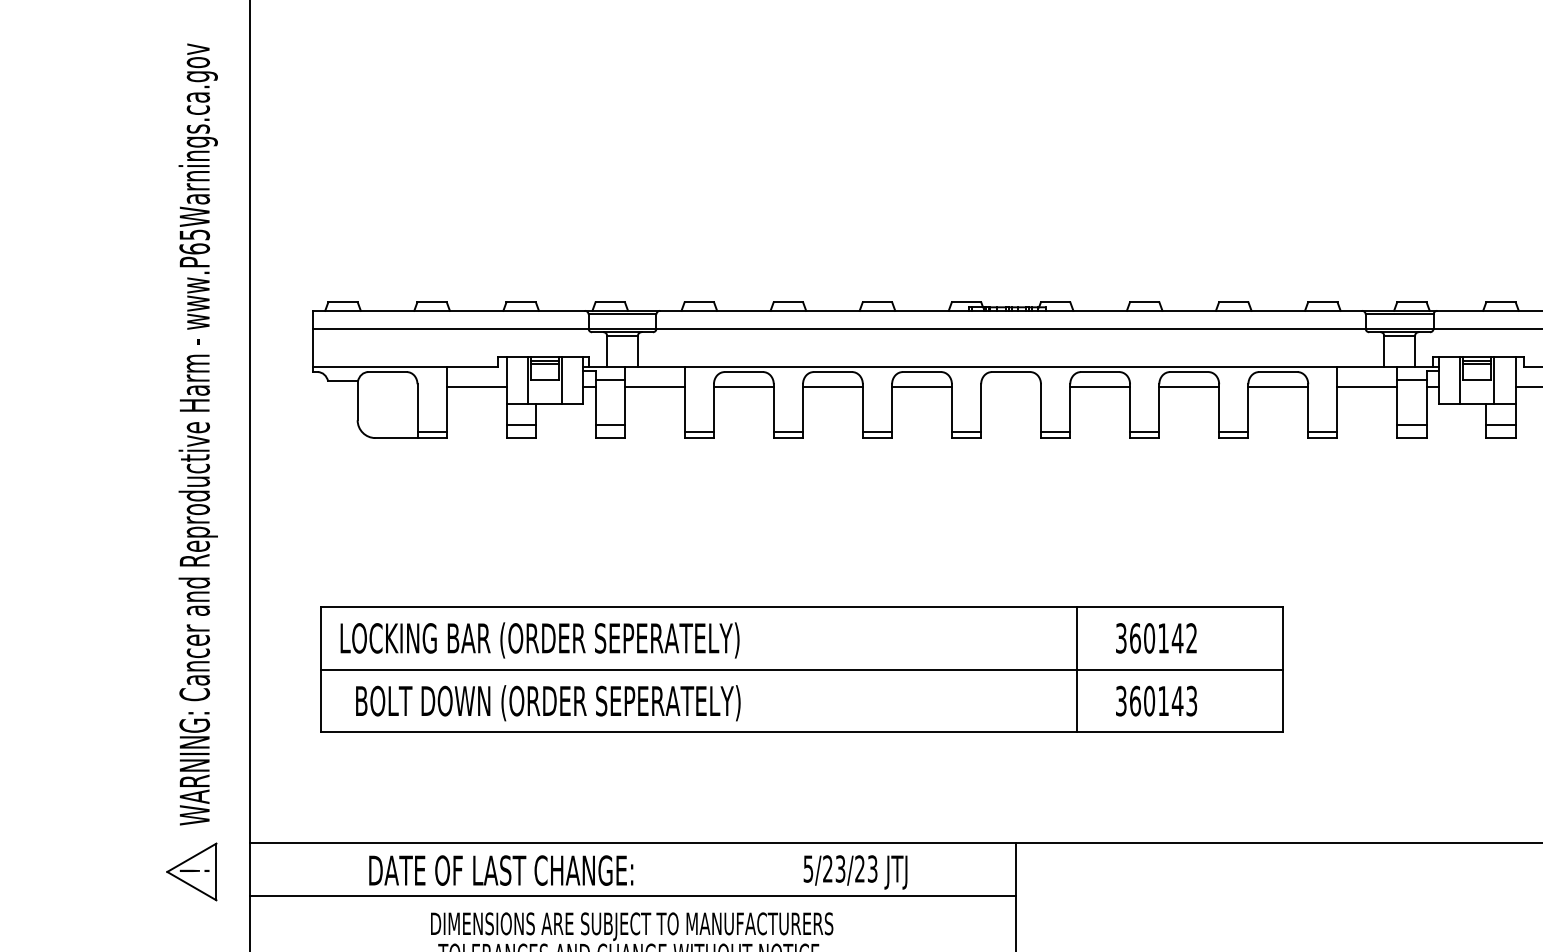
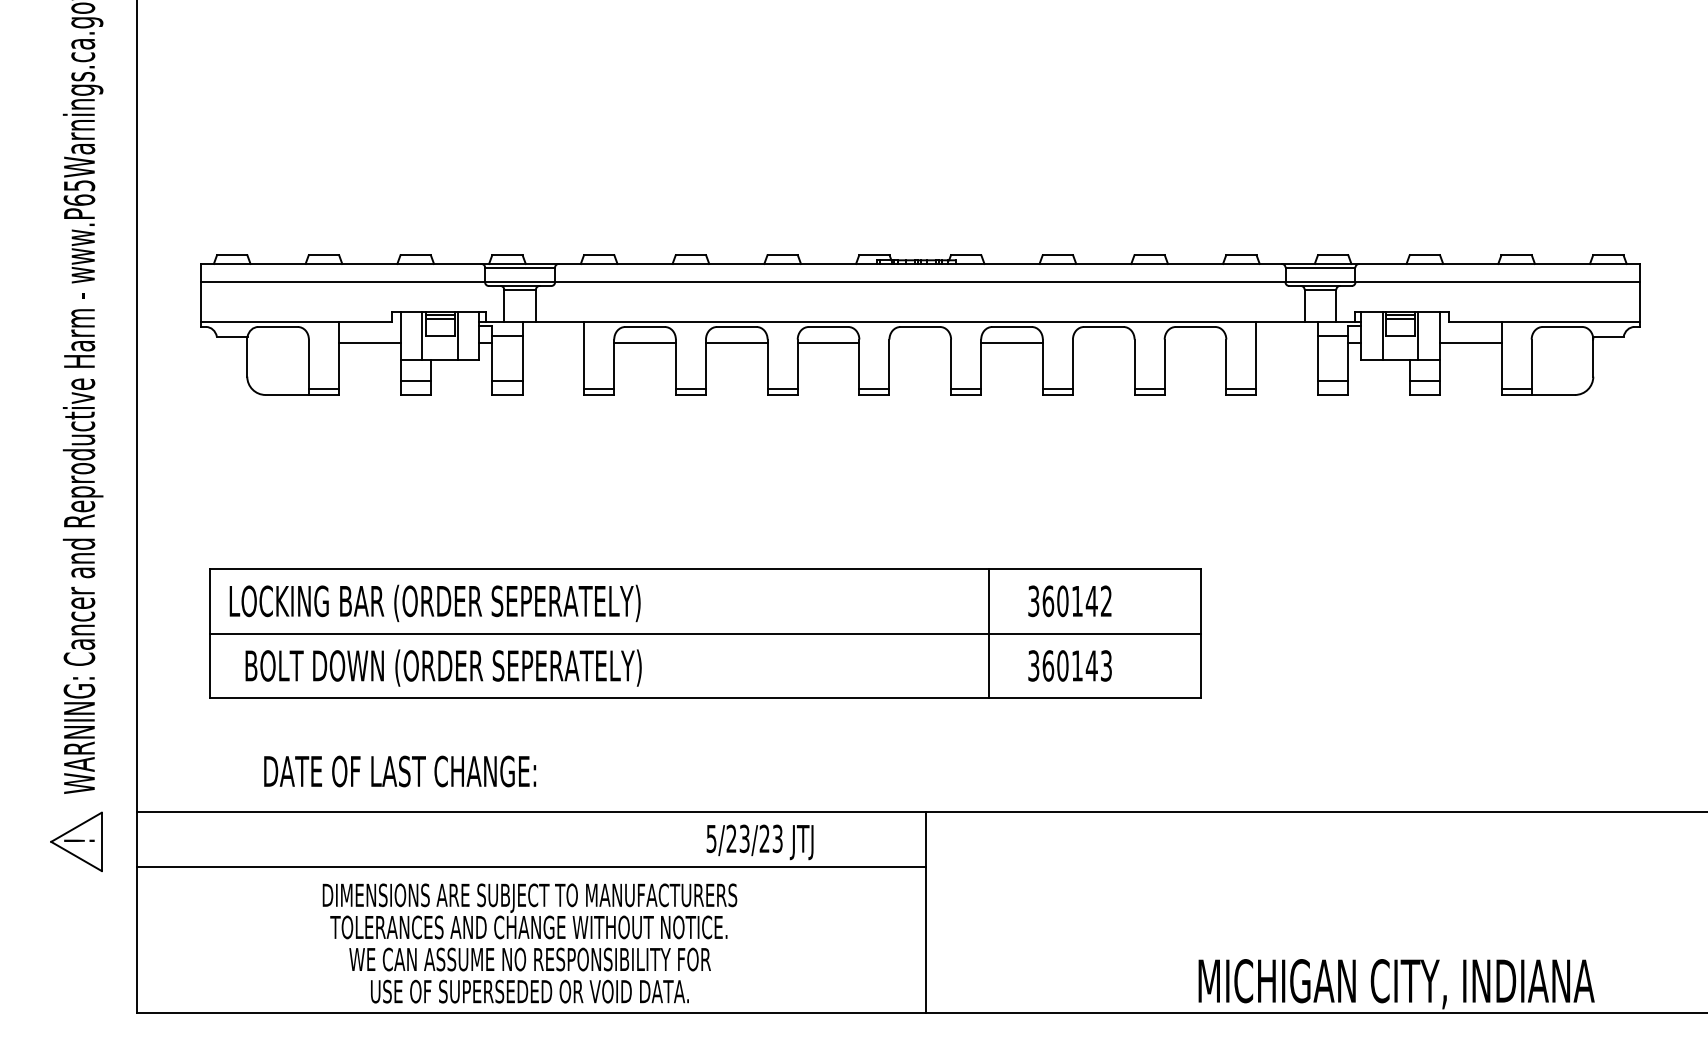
line: (654, 387) -> (553, 342), removed
line: (1188, 387) -> (1103, 342), removed
line: (1278, 387) -> (1195, 342), removed
line: (1367, 387) -> (1287, 342), removed
text: (501, 870) -> (400, 771), moved

